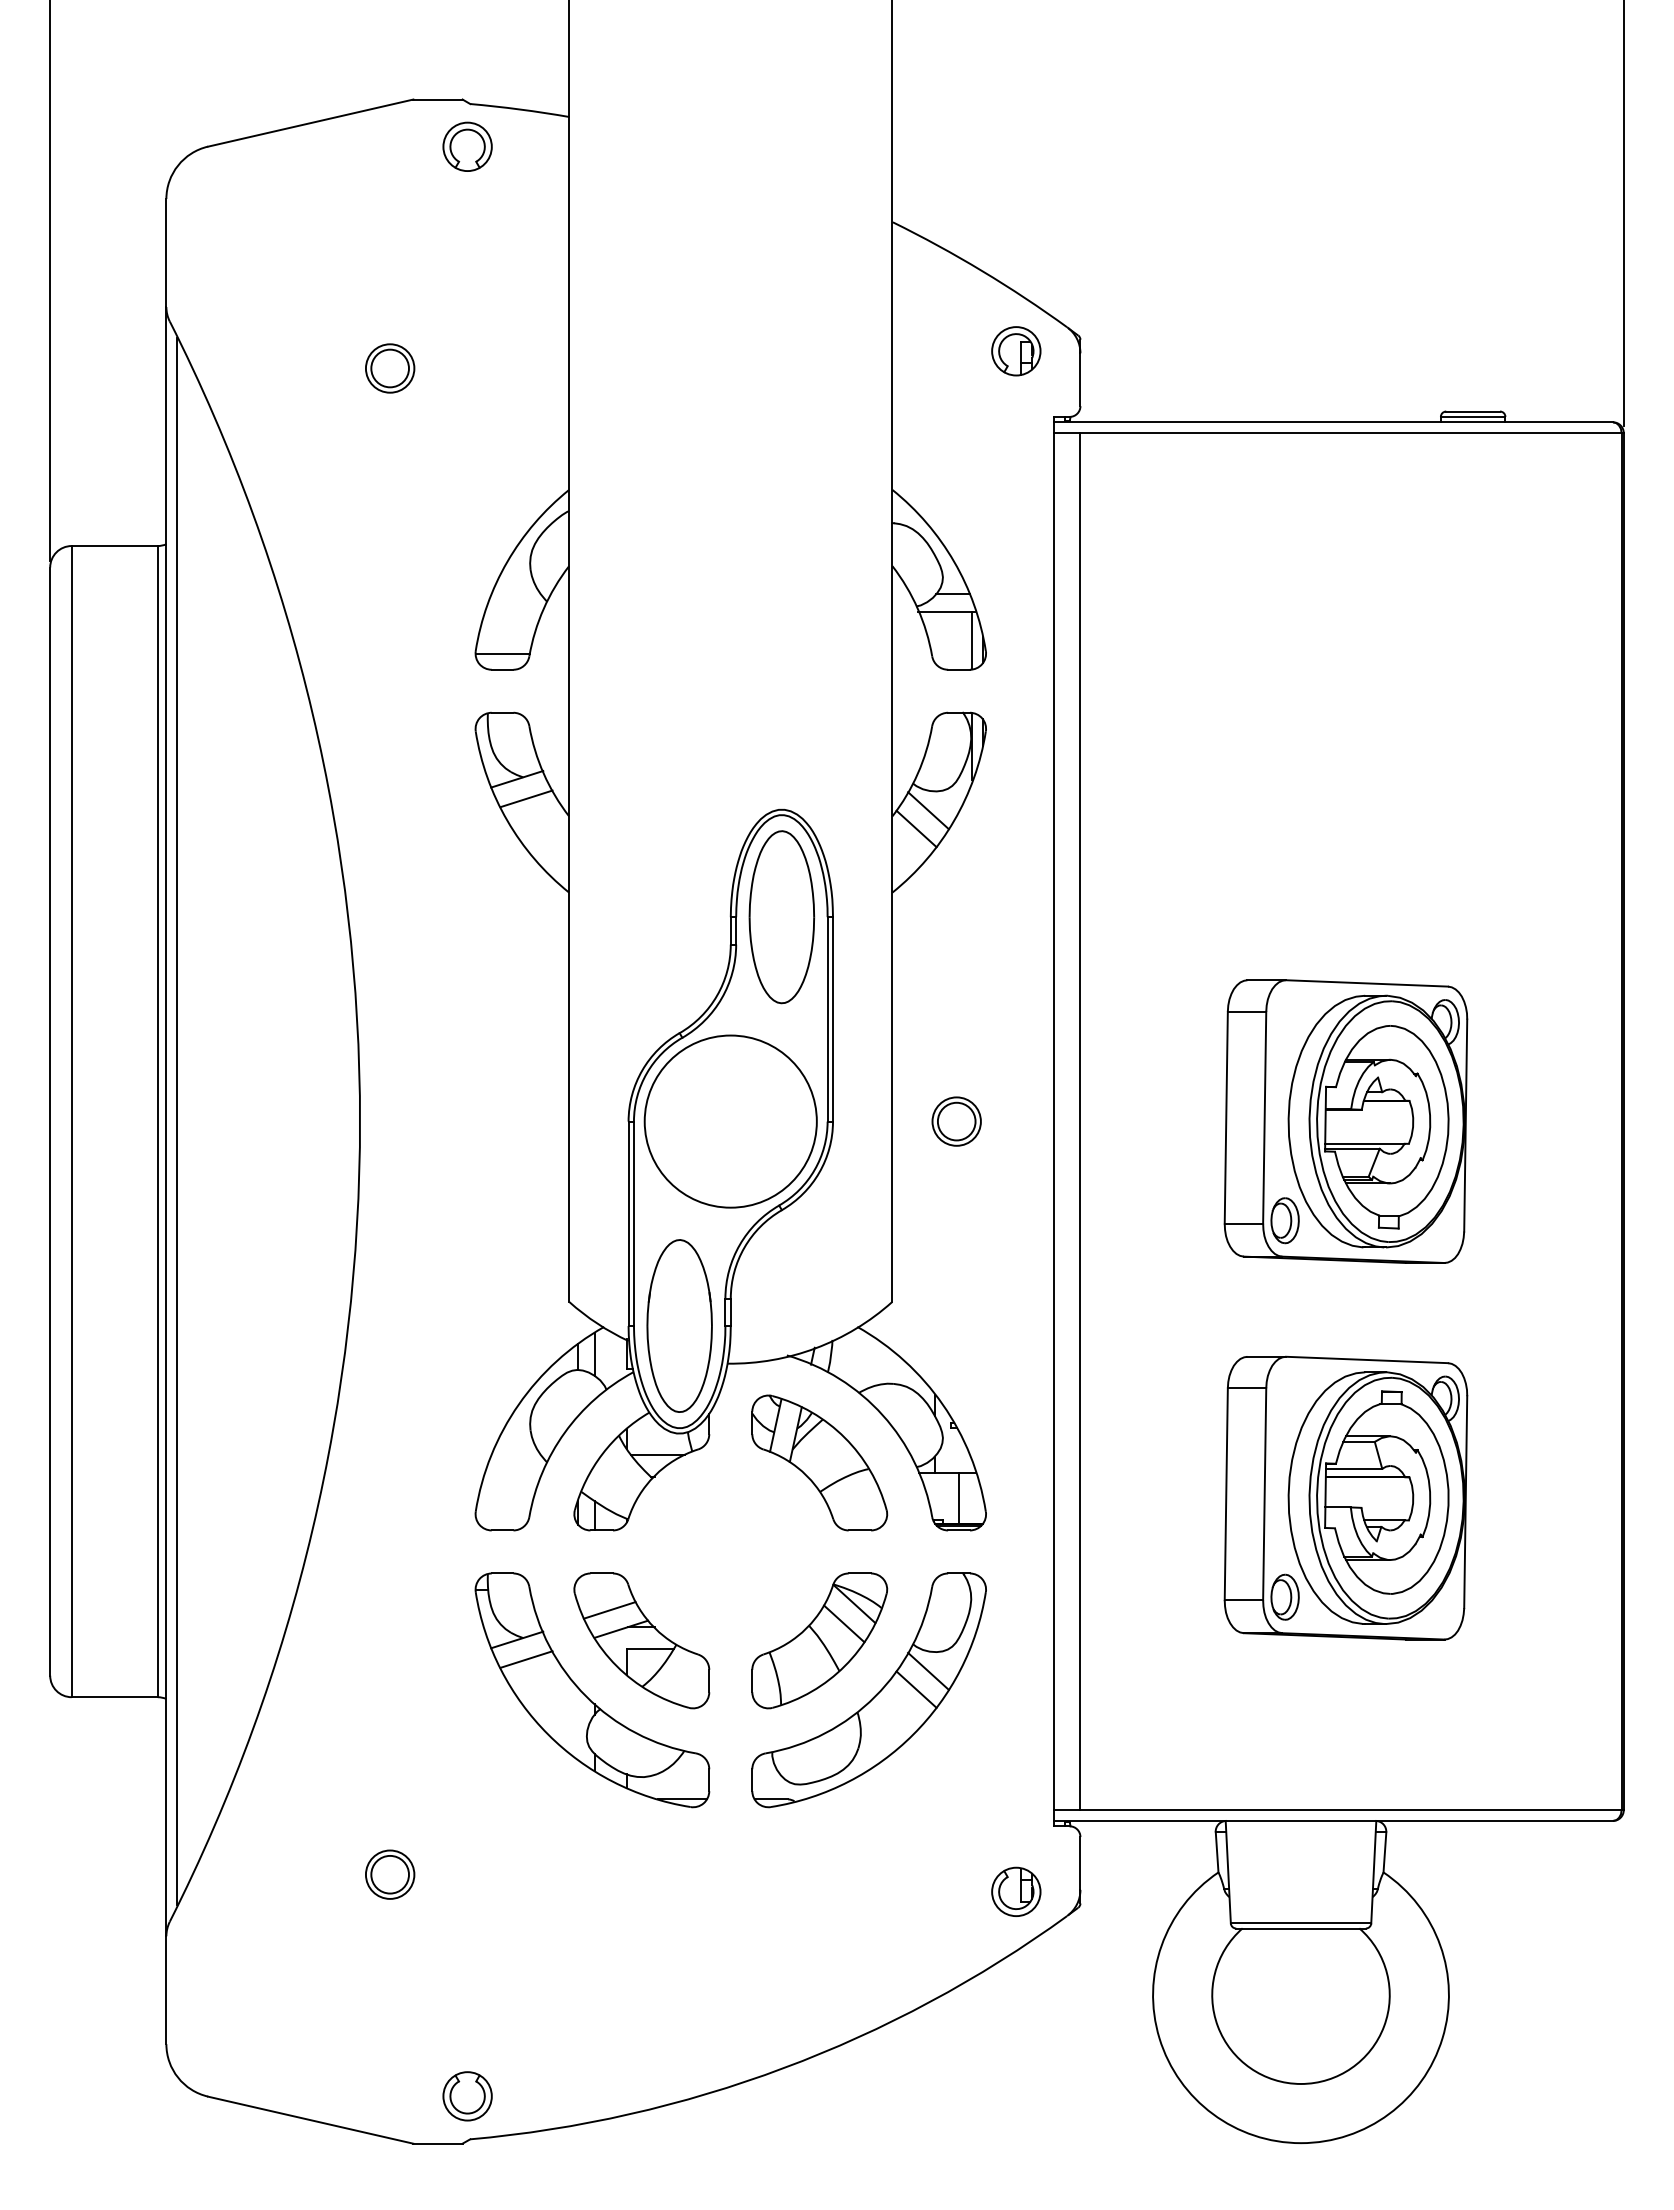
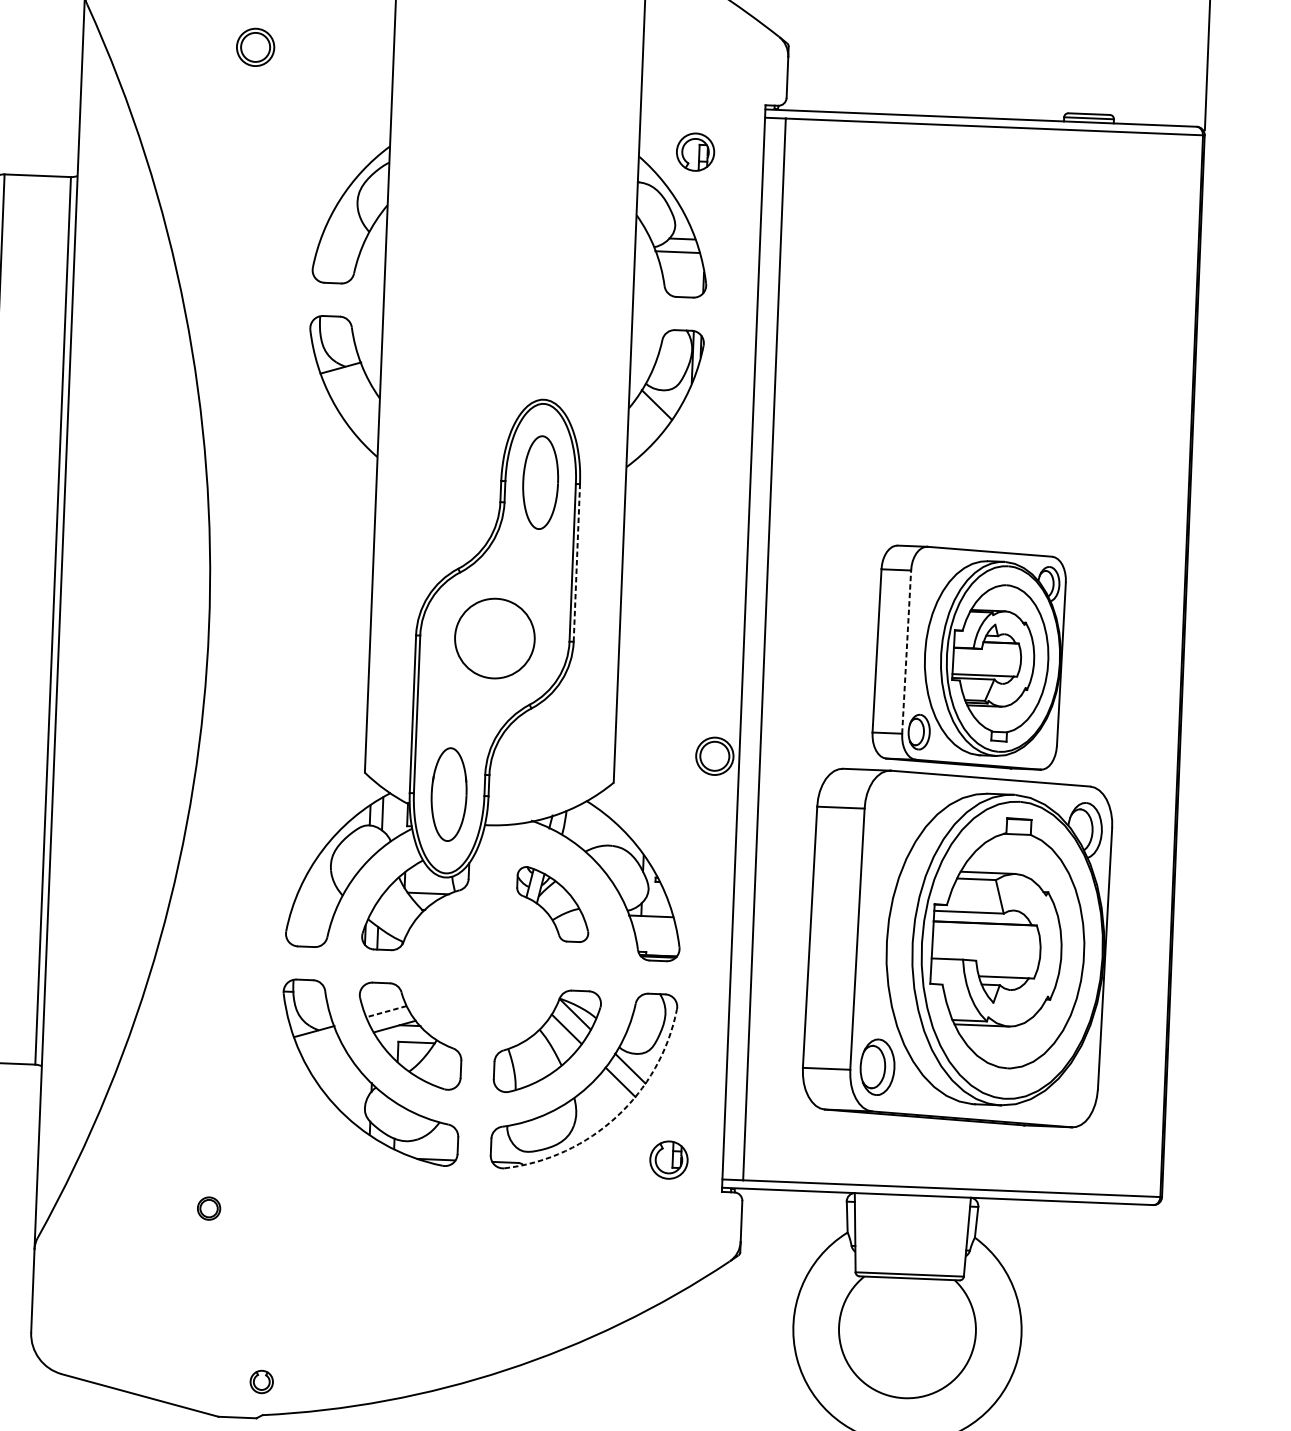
part: (1016, 351) -> (695, 152), moved
line: (972, 640) -> (696, 275), removed
line: (502, 653) -> (333, 270), removed
line: (526, 798) -> (347, 383), removed
line: (916, 828) -> (647, 418), removed
part: (781, 917) -> (540, 482), size x0.7
line: (833, 1018) -> (577, 562), solid -> dashed
line: (1264, 1117) -> (906, 651), solid -> dashed
line: (177, 1121) -> (68, 621), removed
circle: (730, 1121) -> (494, 638), size x0.6
part: (956, 1121) -> (714, 756), moved
part: (679, 1325) -> (449, 794), size x0.7
part: (819, 1462) -> (552, 904), size x0.7
part: (1345, 1497) -> (957, 947), size x1.6
line: (958, 1498) -> (658, 936), removed
line: (609, 1610) -> (386, 1011), solid -> dashed
line: (526, 1659) -> (320, 1046), removed
arc: (913, 1734) -> (616, 1116), solid -> dashed
part: (390, 1874) -> (209, 1208), size x0.6
part: (1016, 1891) -> (669, 1159), moved
part: (467, 2096) -> (261, 1382), size x0.6

